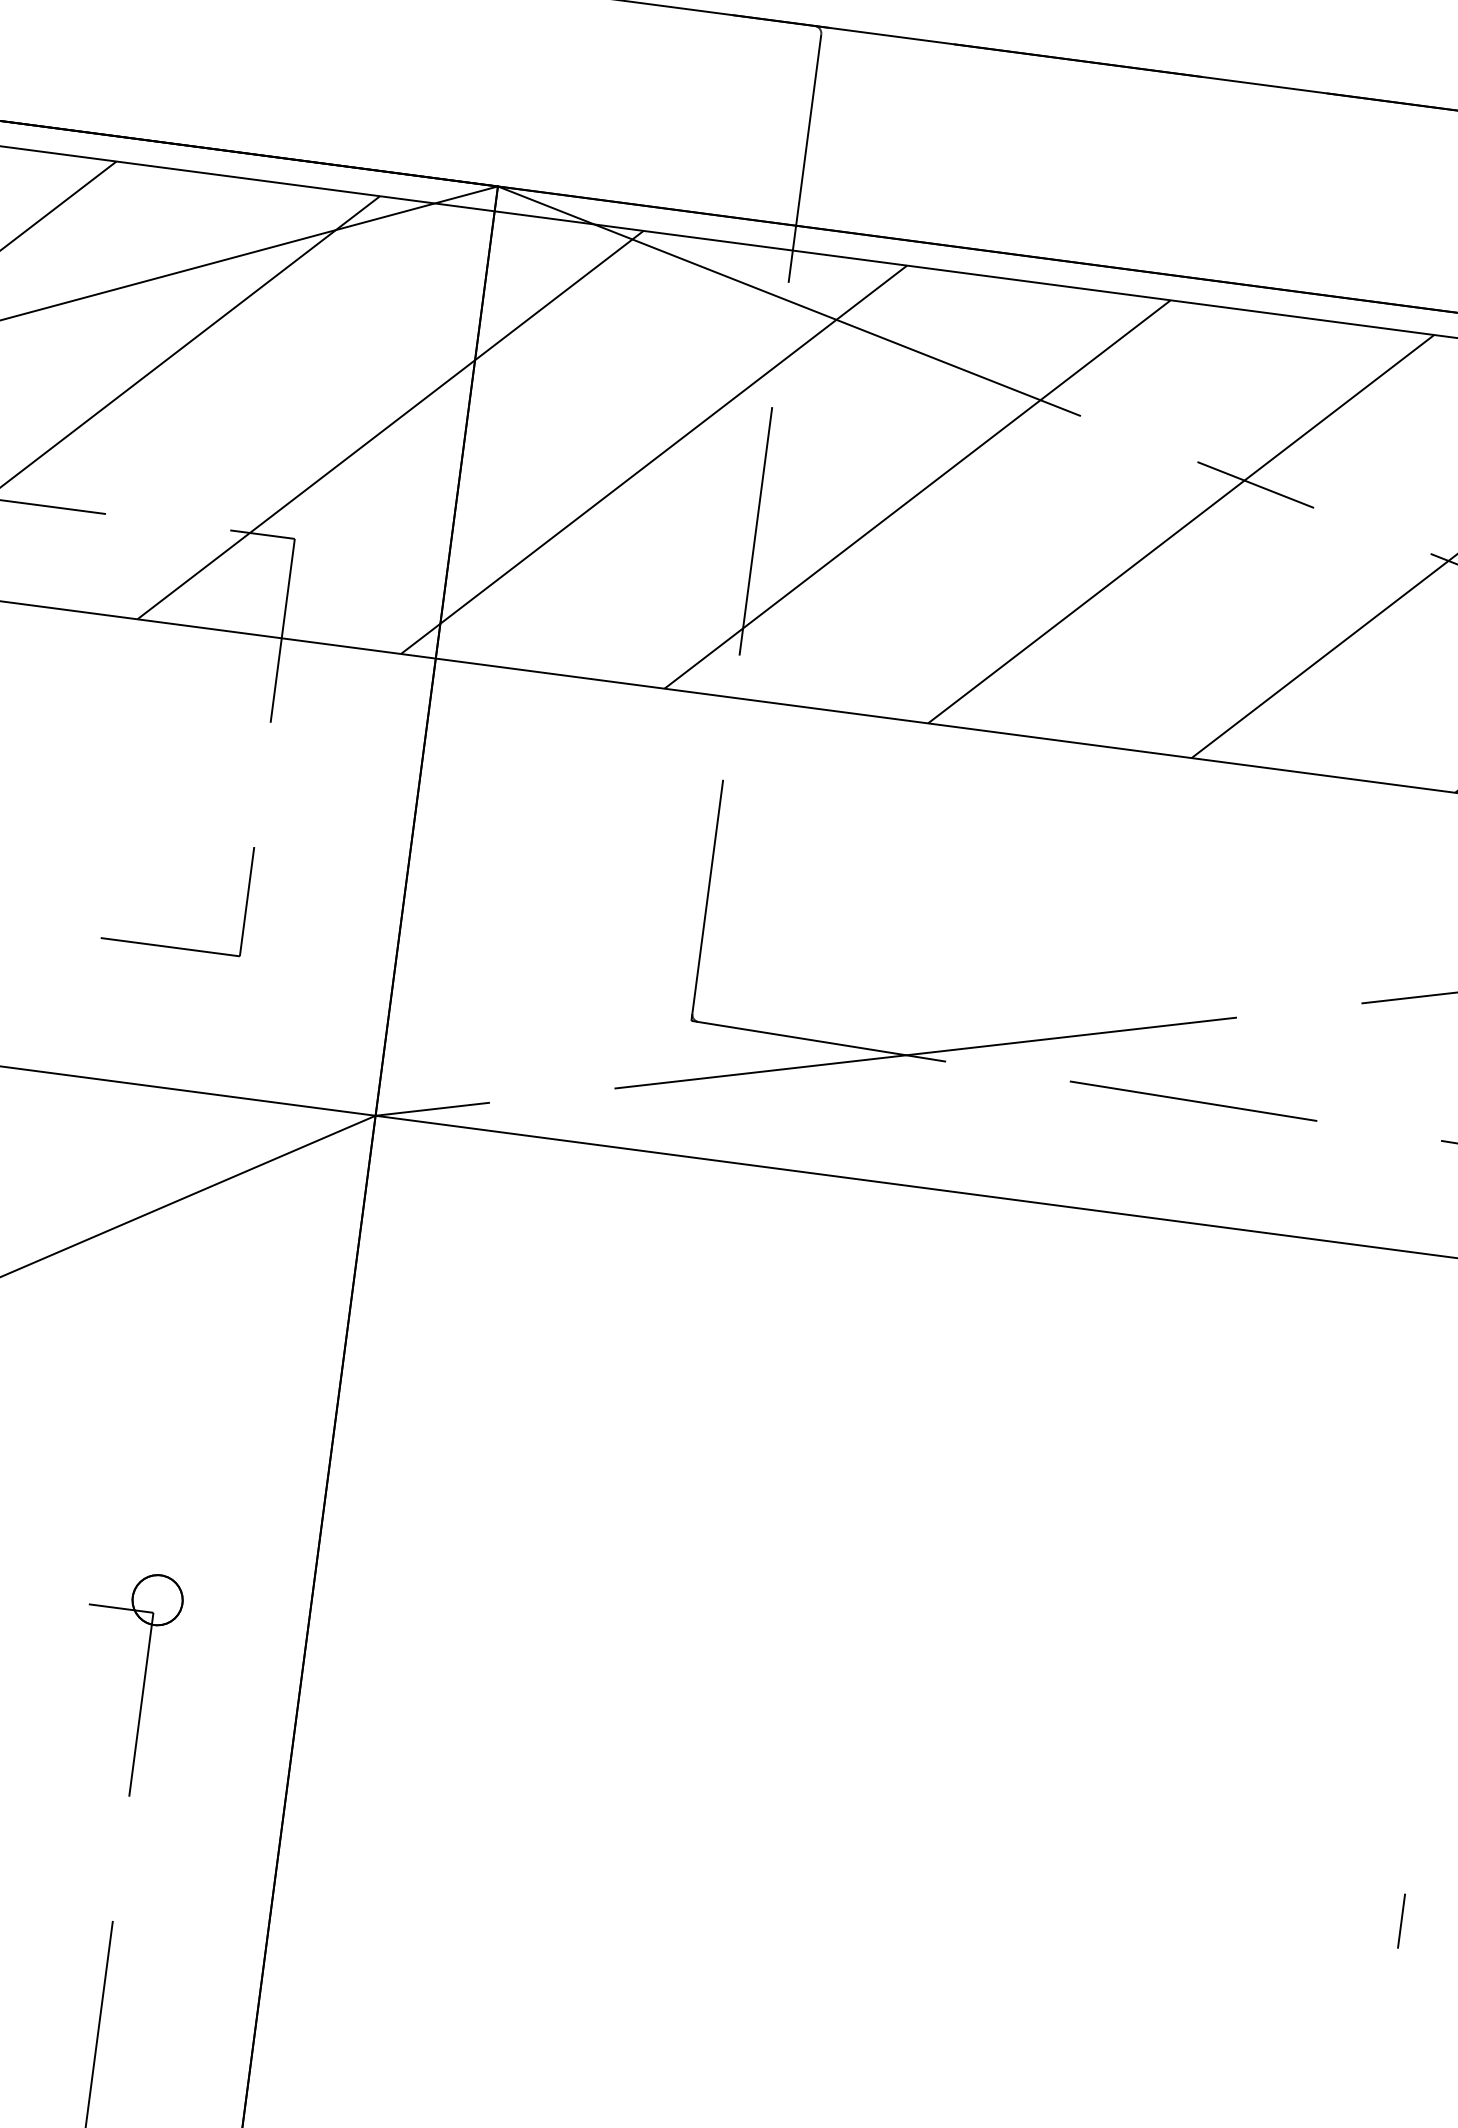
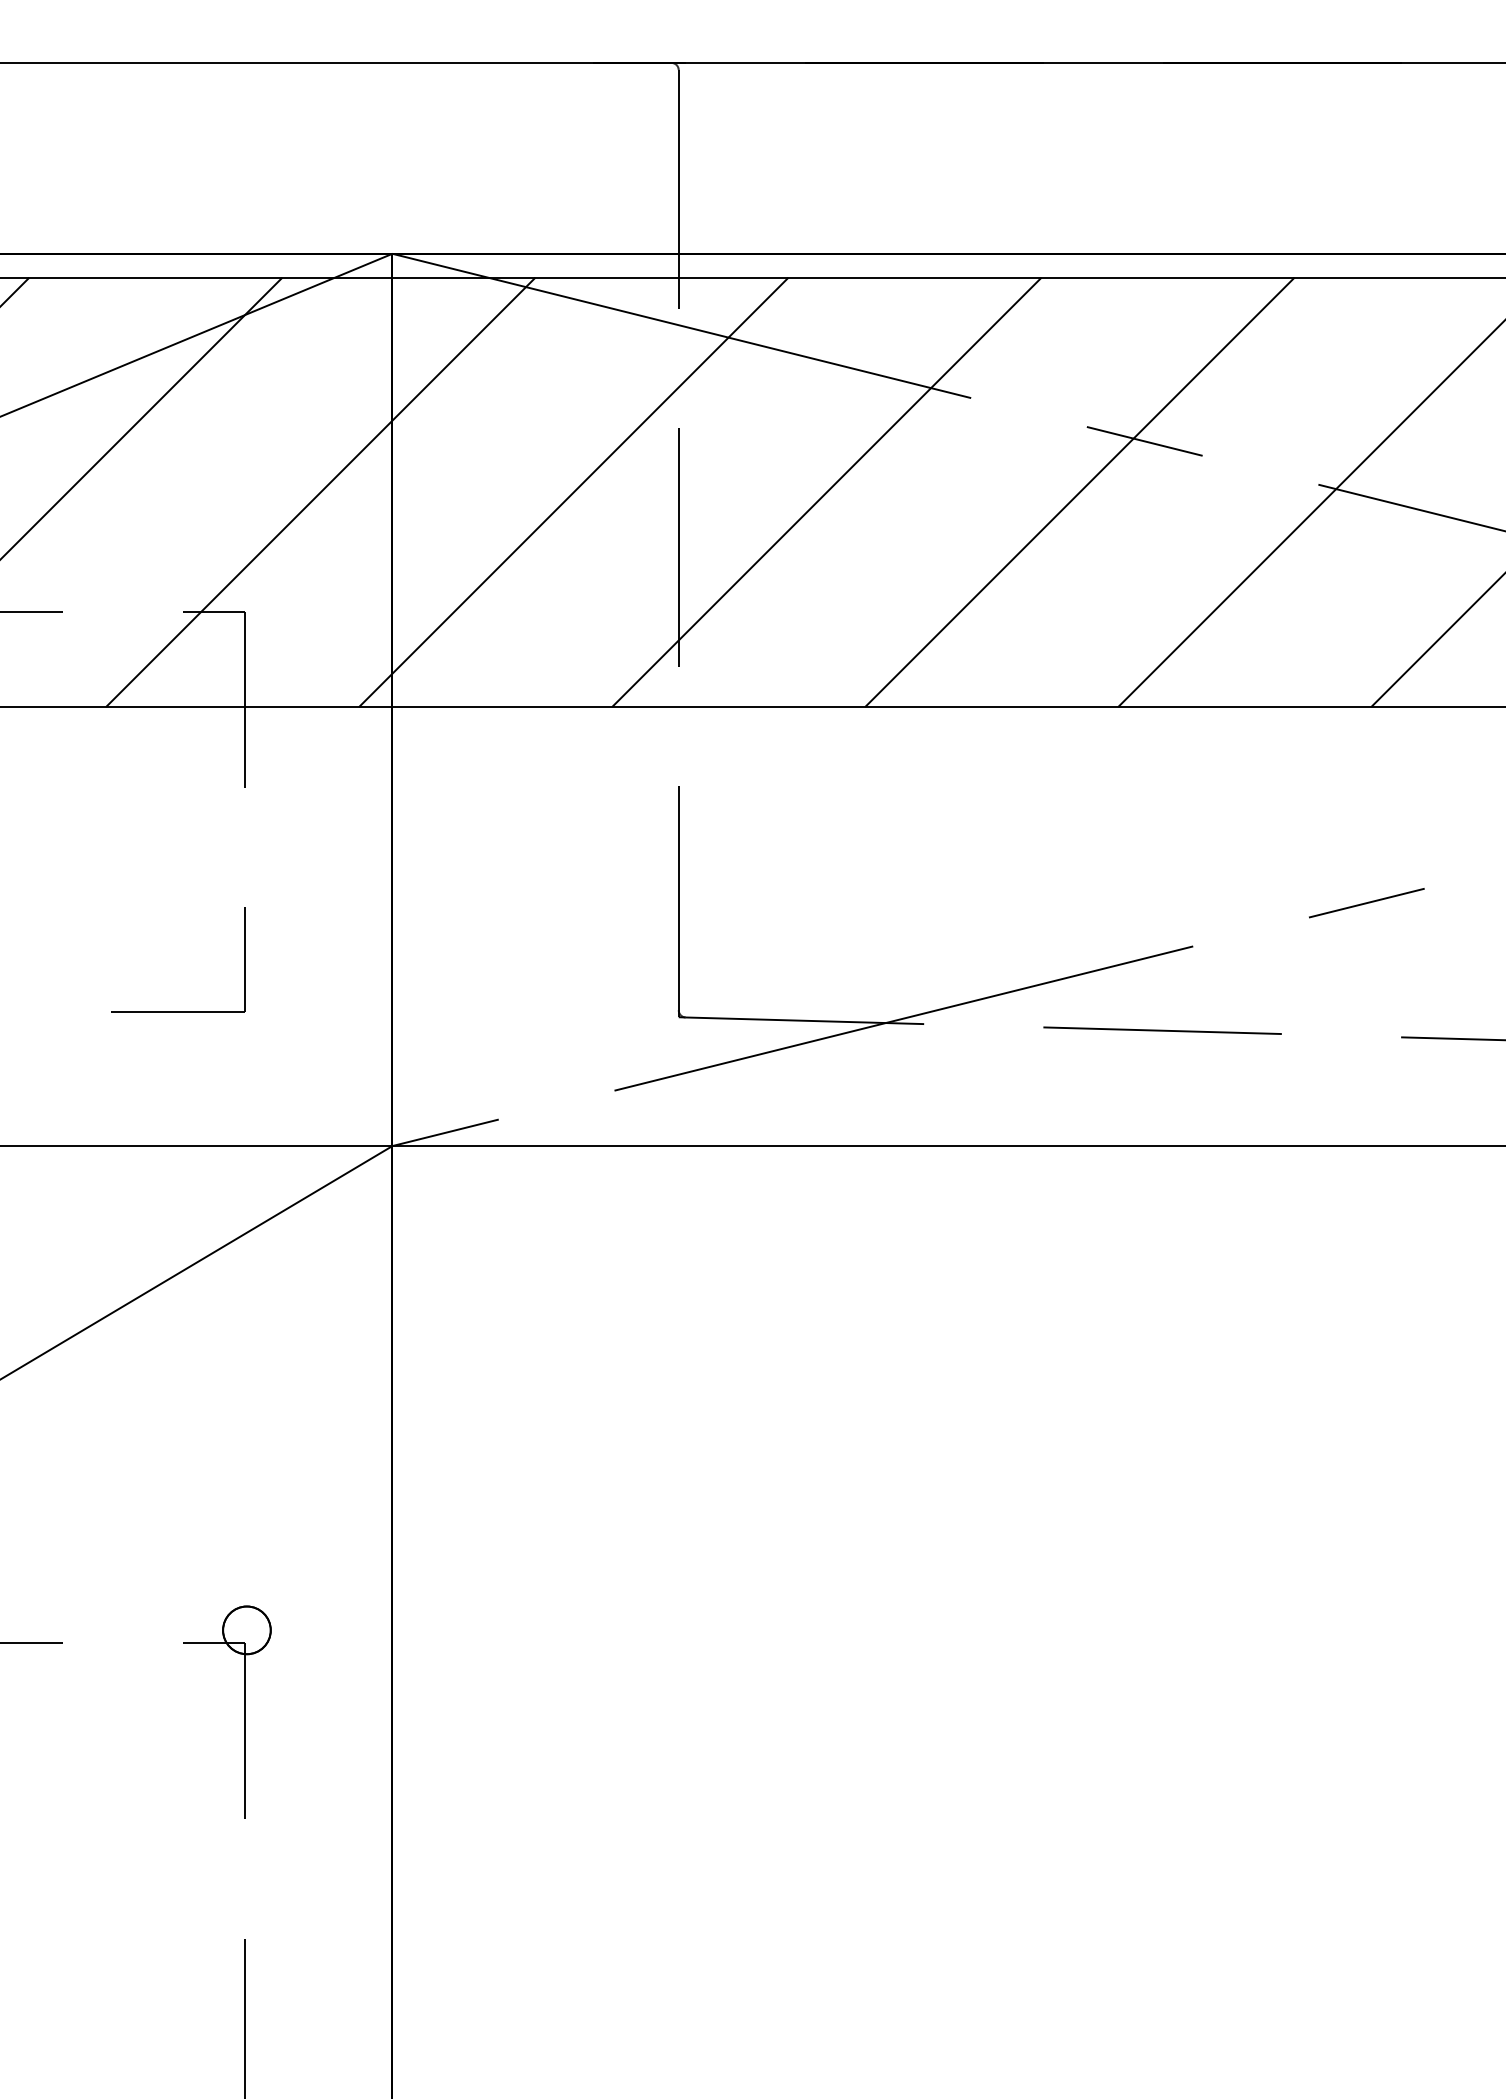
line: (1401, 1920) -> (1460, 1778), removed

